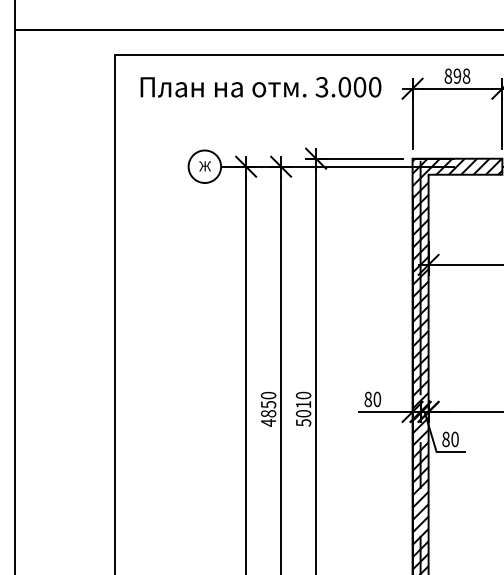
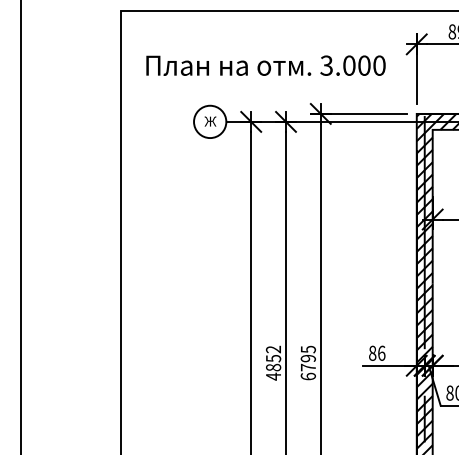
text: (260, 87) -> (265, 65), moved
text: (268, 395) -> (273, 349), 4850 -> 4852
text: (377, 398) -> (381, 352), 80 -> 86
text: (303, 408) -> (308, 362), 5010 -> 6795

